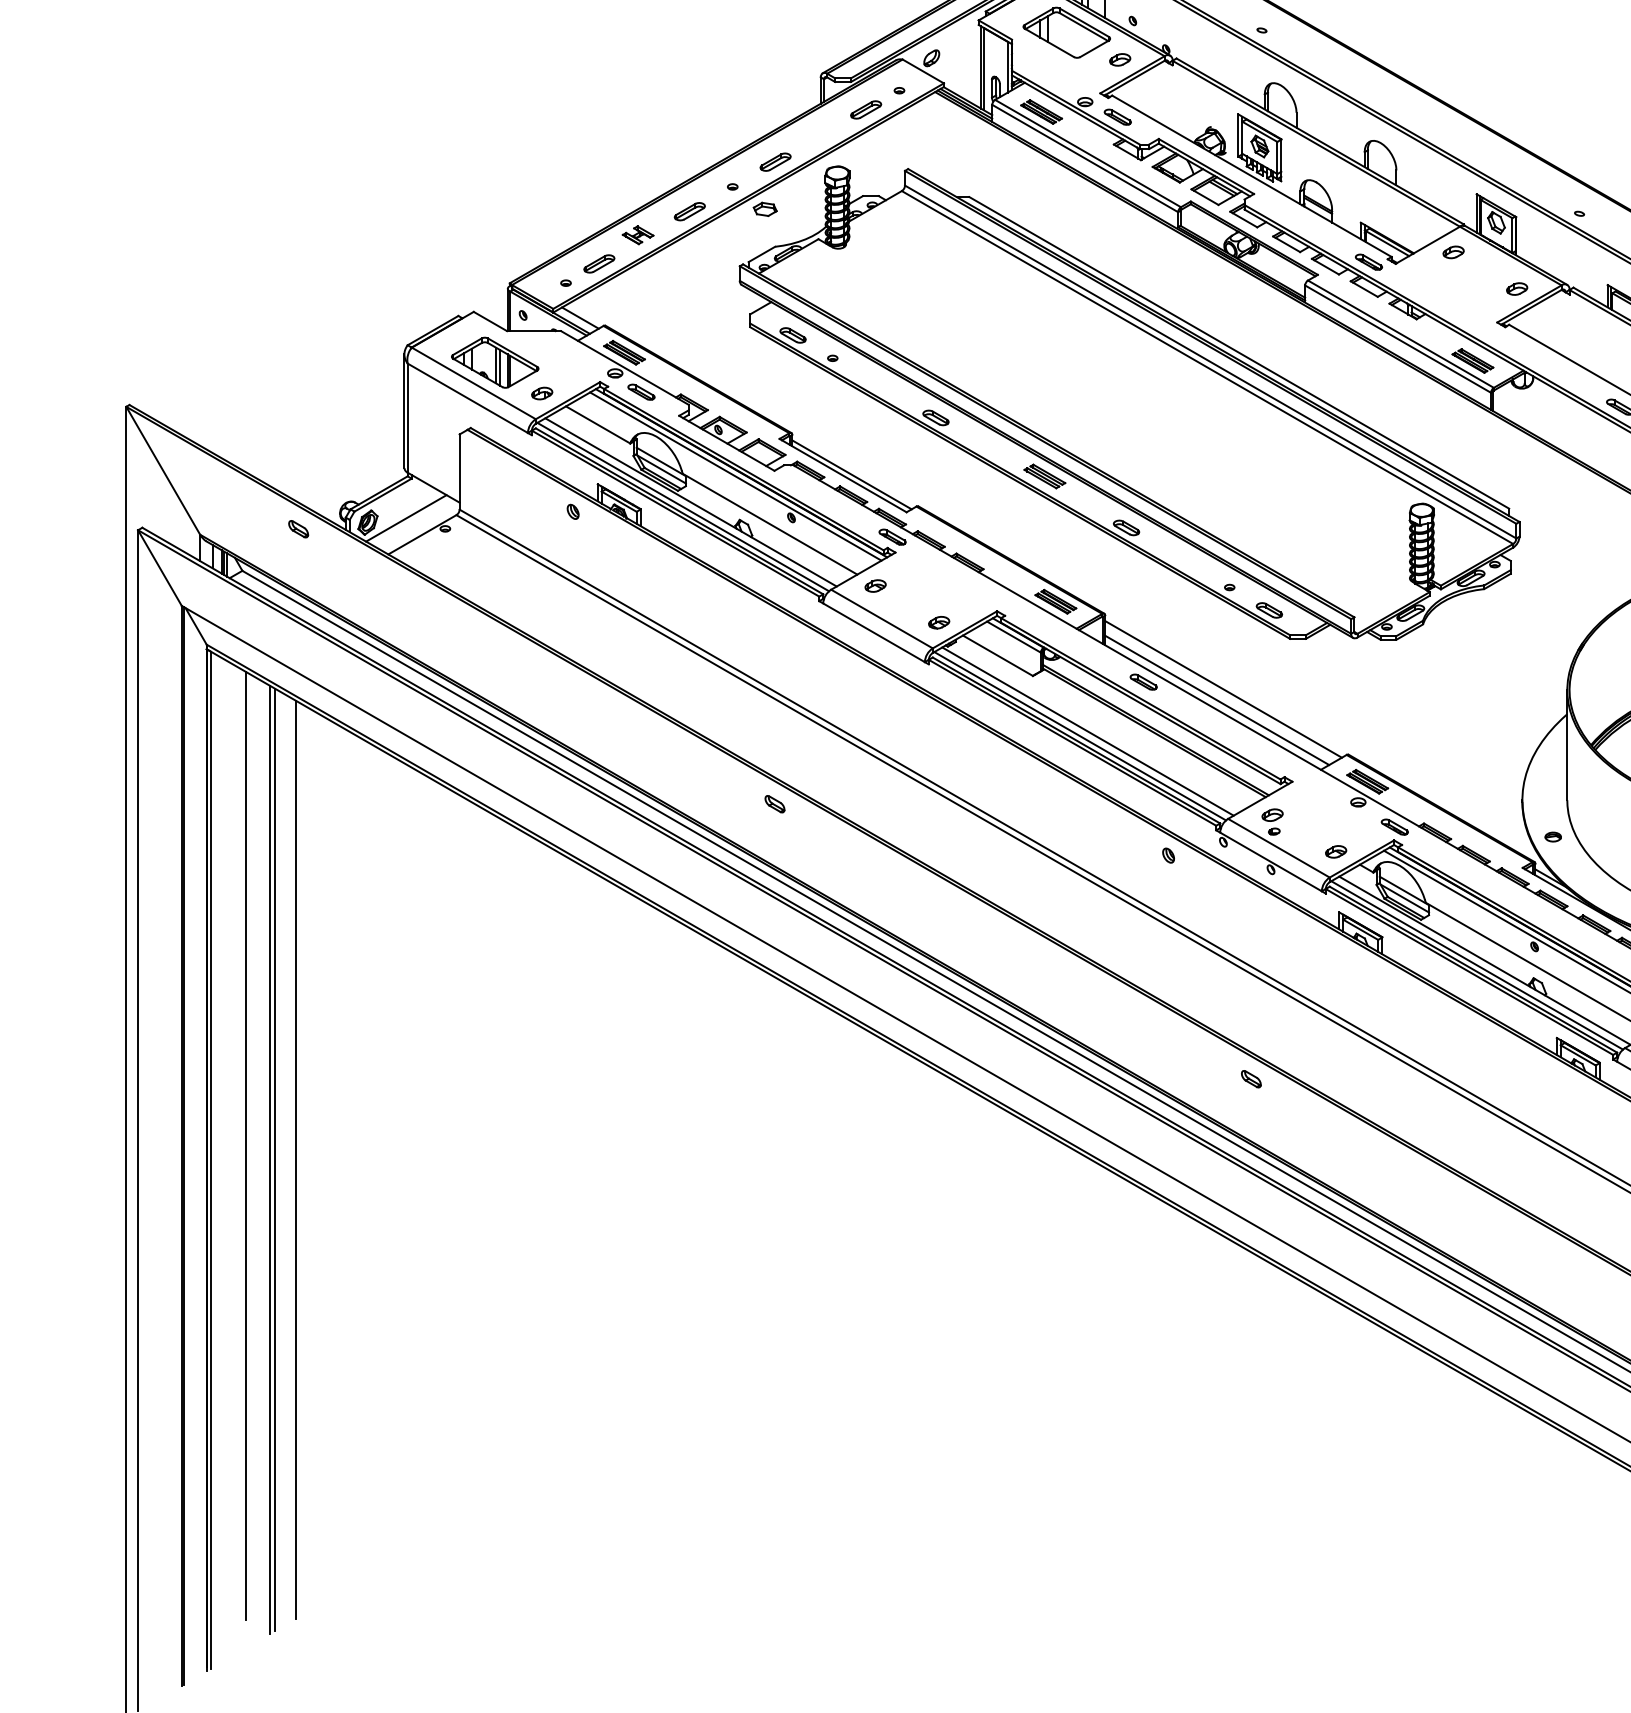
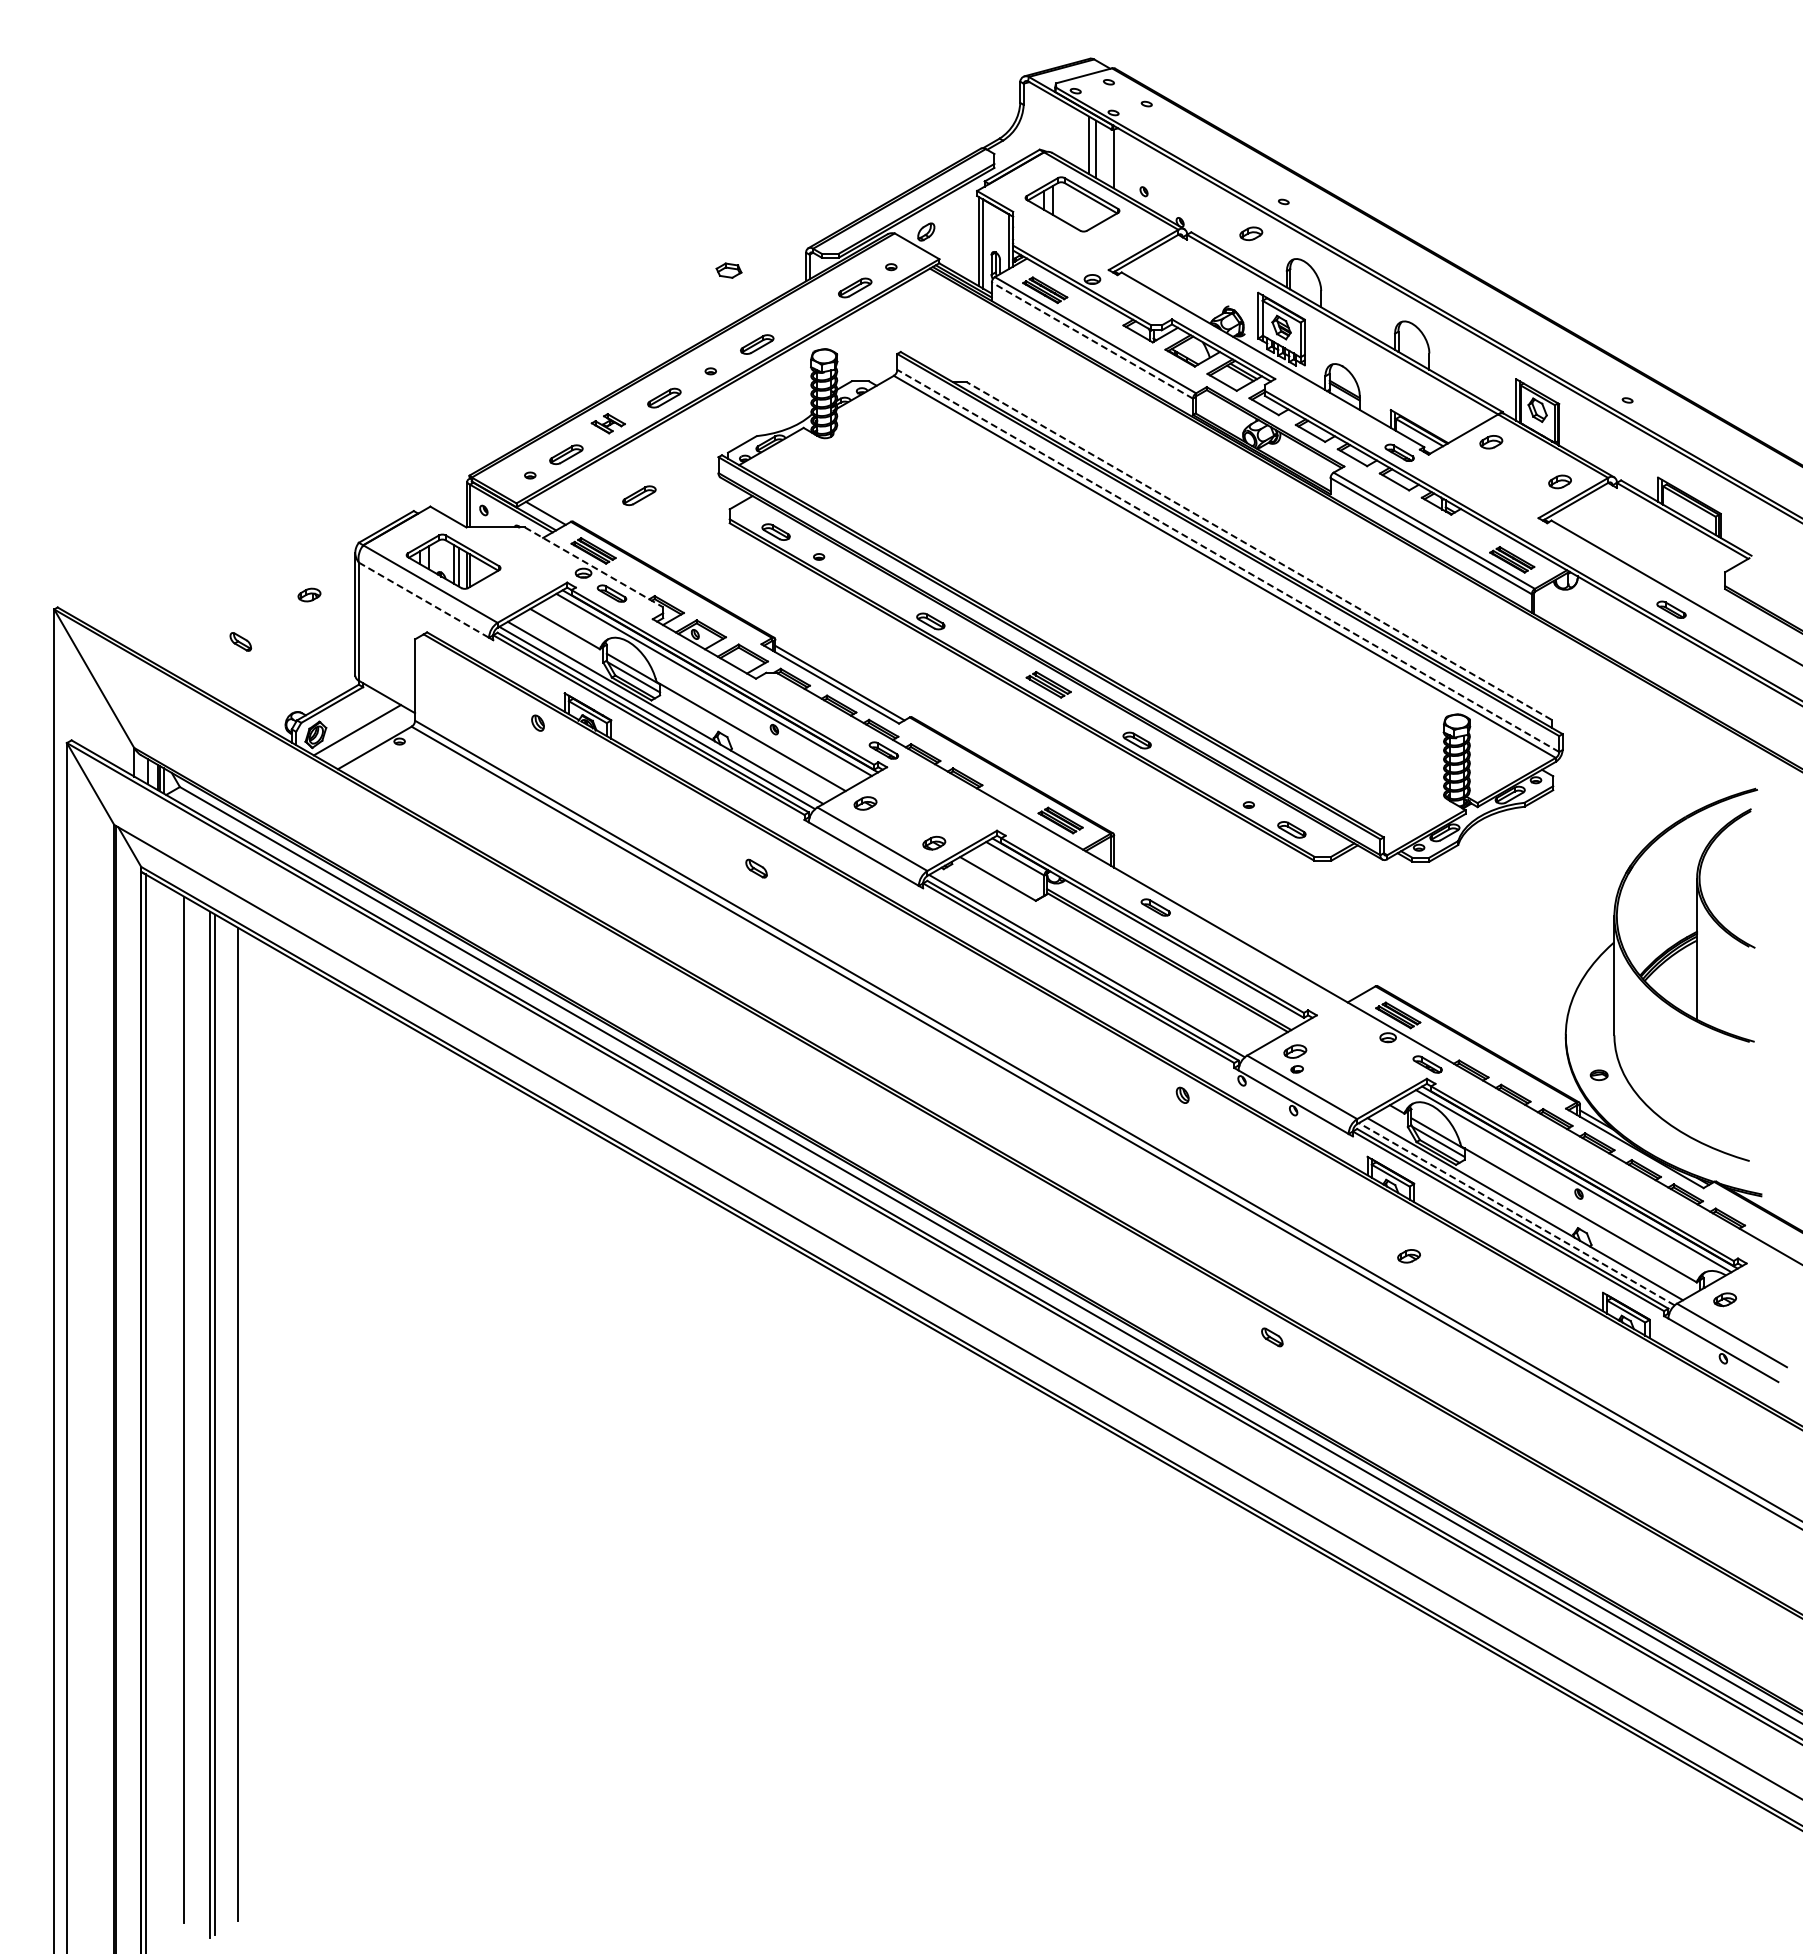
part: (1120, 59) -> (1251, 233), moved
part: (1117, 116) -> (1127, 295), removed
line: (1085, 158) -> (1092, 340), solid -> dashed
part: (764, 209) -> (728, 270), moved
part: (666, 301) -> (639, 495), added
line: (1238, 352) -> (1258, 550), solid -> dashed
line: (1209, 361) -> (1227, 560), solid -> dashed
line: (625, 368) -> (594, 567), solid -> dashed
part: (542, 393) -> (309, 594), moved
line: (468, 398) -> (424, 600), solid -> dashed
part: (298, 528) -> (240, 641), moved
line: (1223, 689) -> (1242, 915), removed
line: (1217, 700) -> (1235, 927), removed
line: (1088, 731) -> (1095, 961), removed
part: (774, 804) -> (756, 868), moved
part: (1335, 852) -> (1408, 1256), moved
line: (1476, 964) -> (1516, 1213), solid -> dashed

